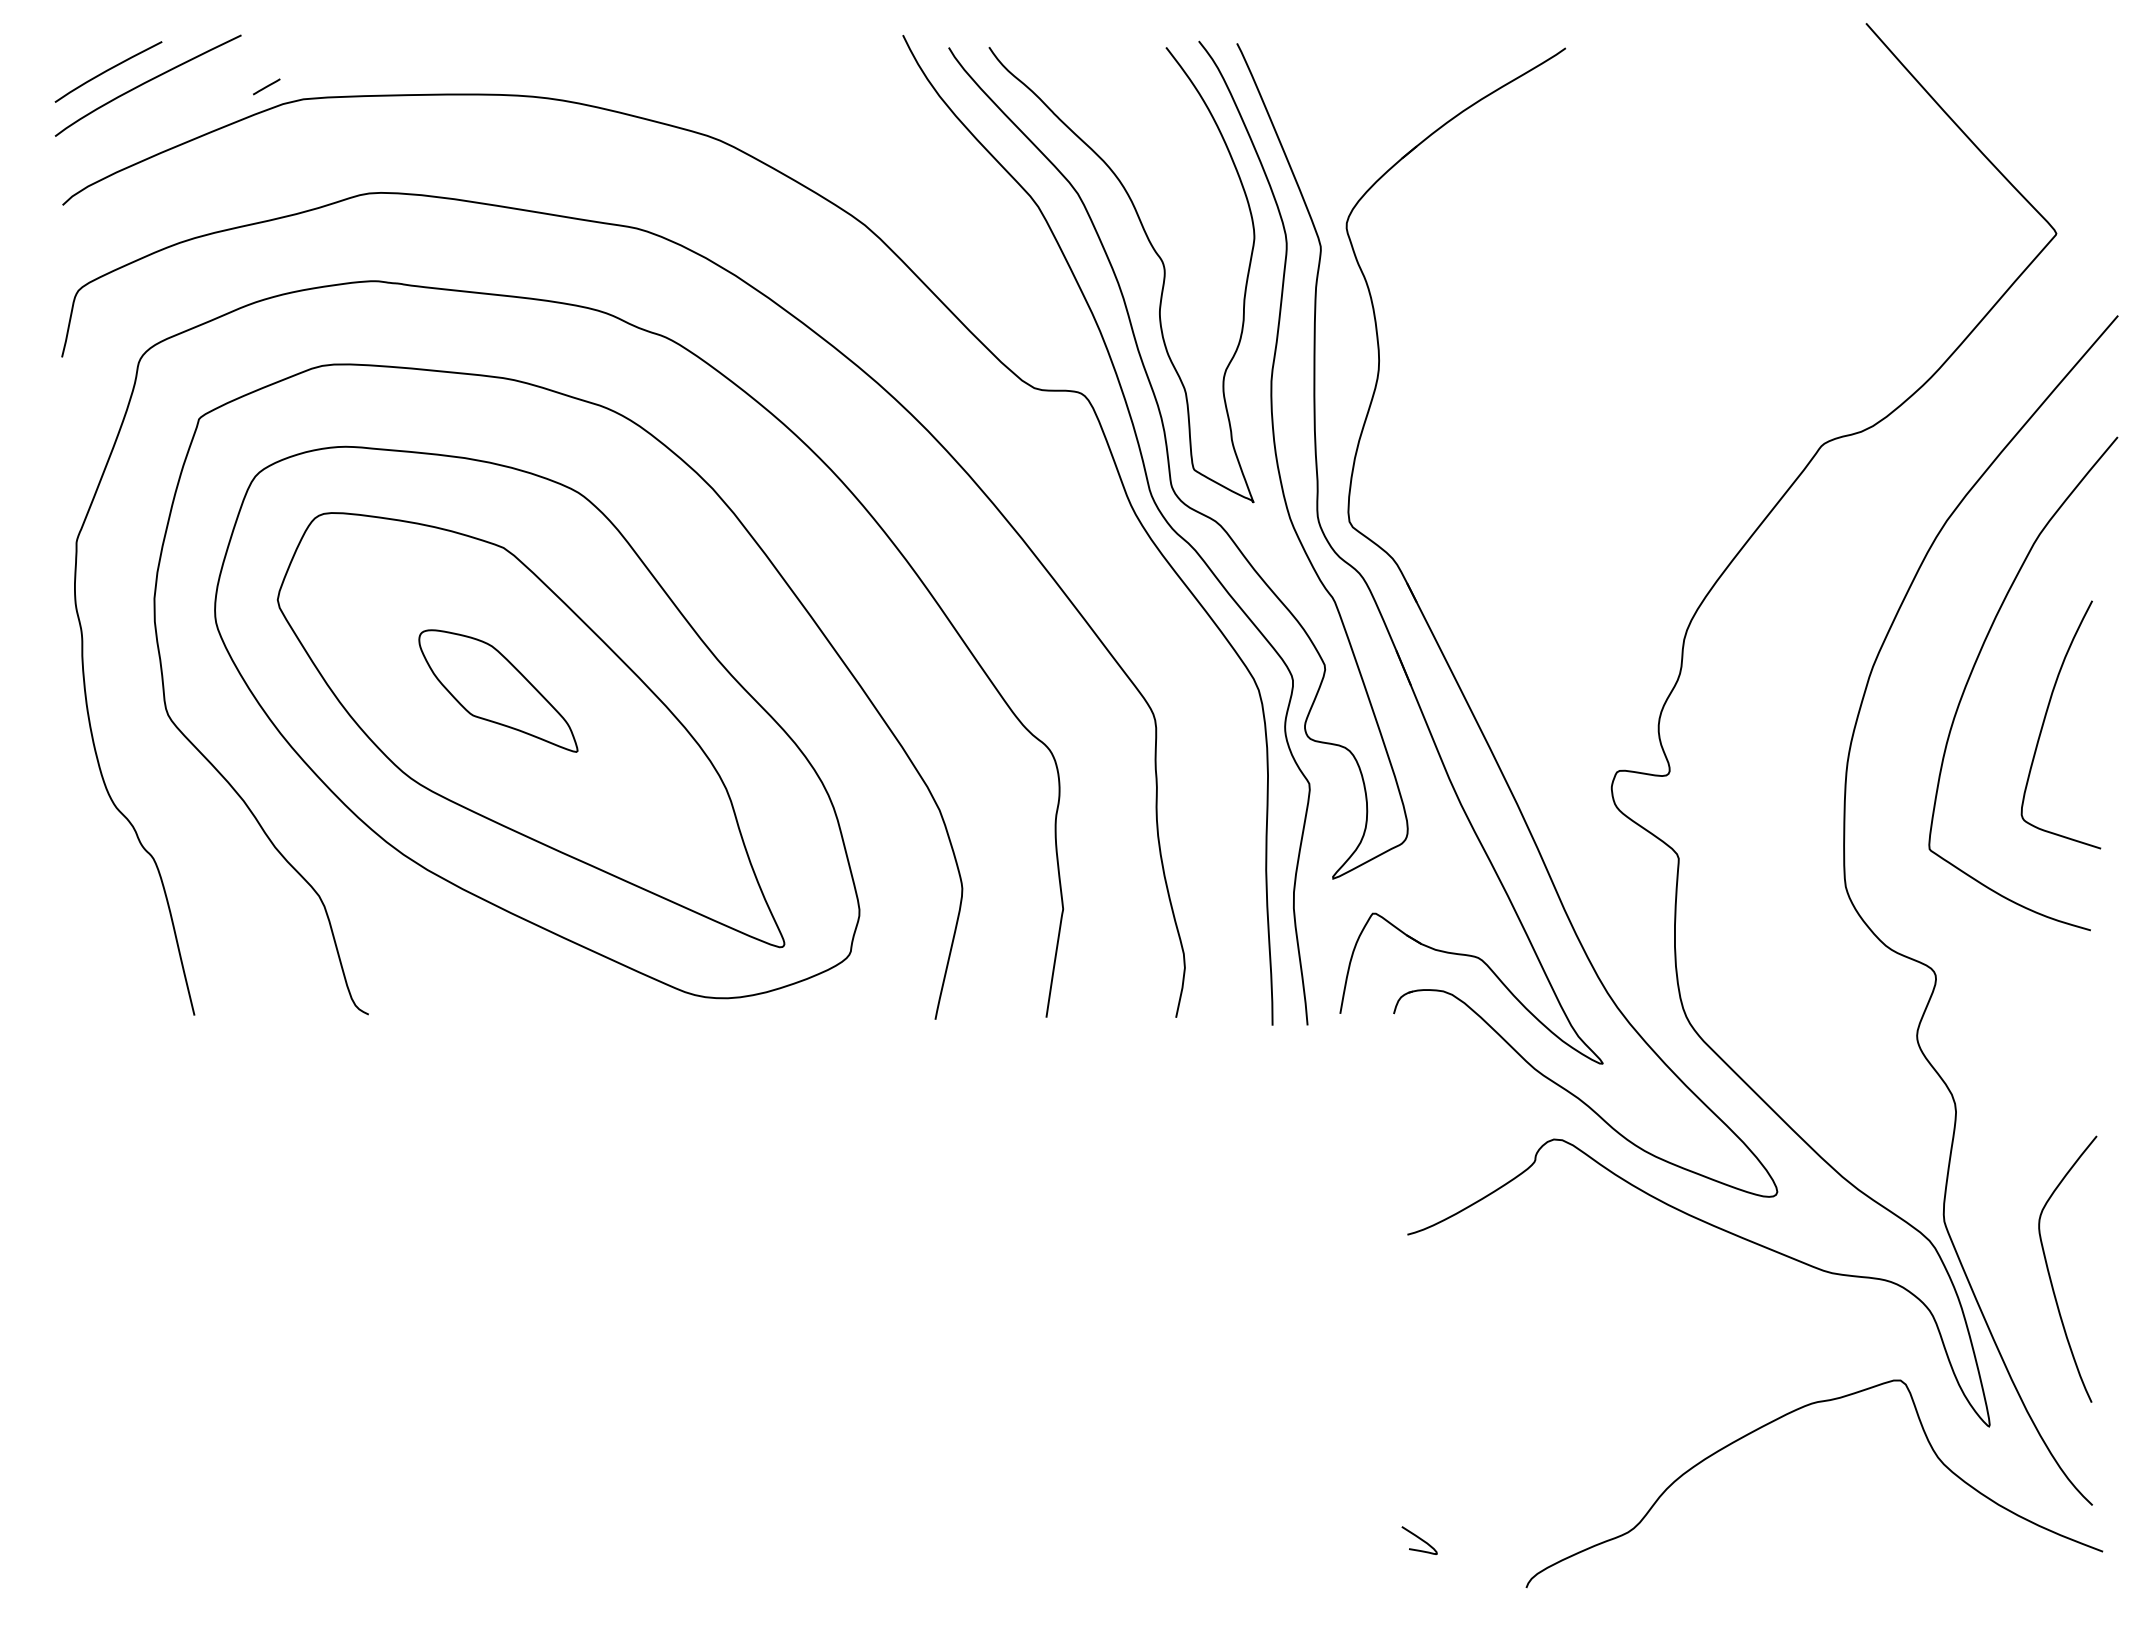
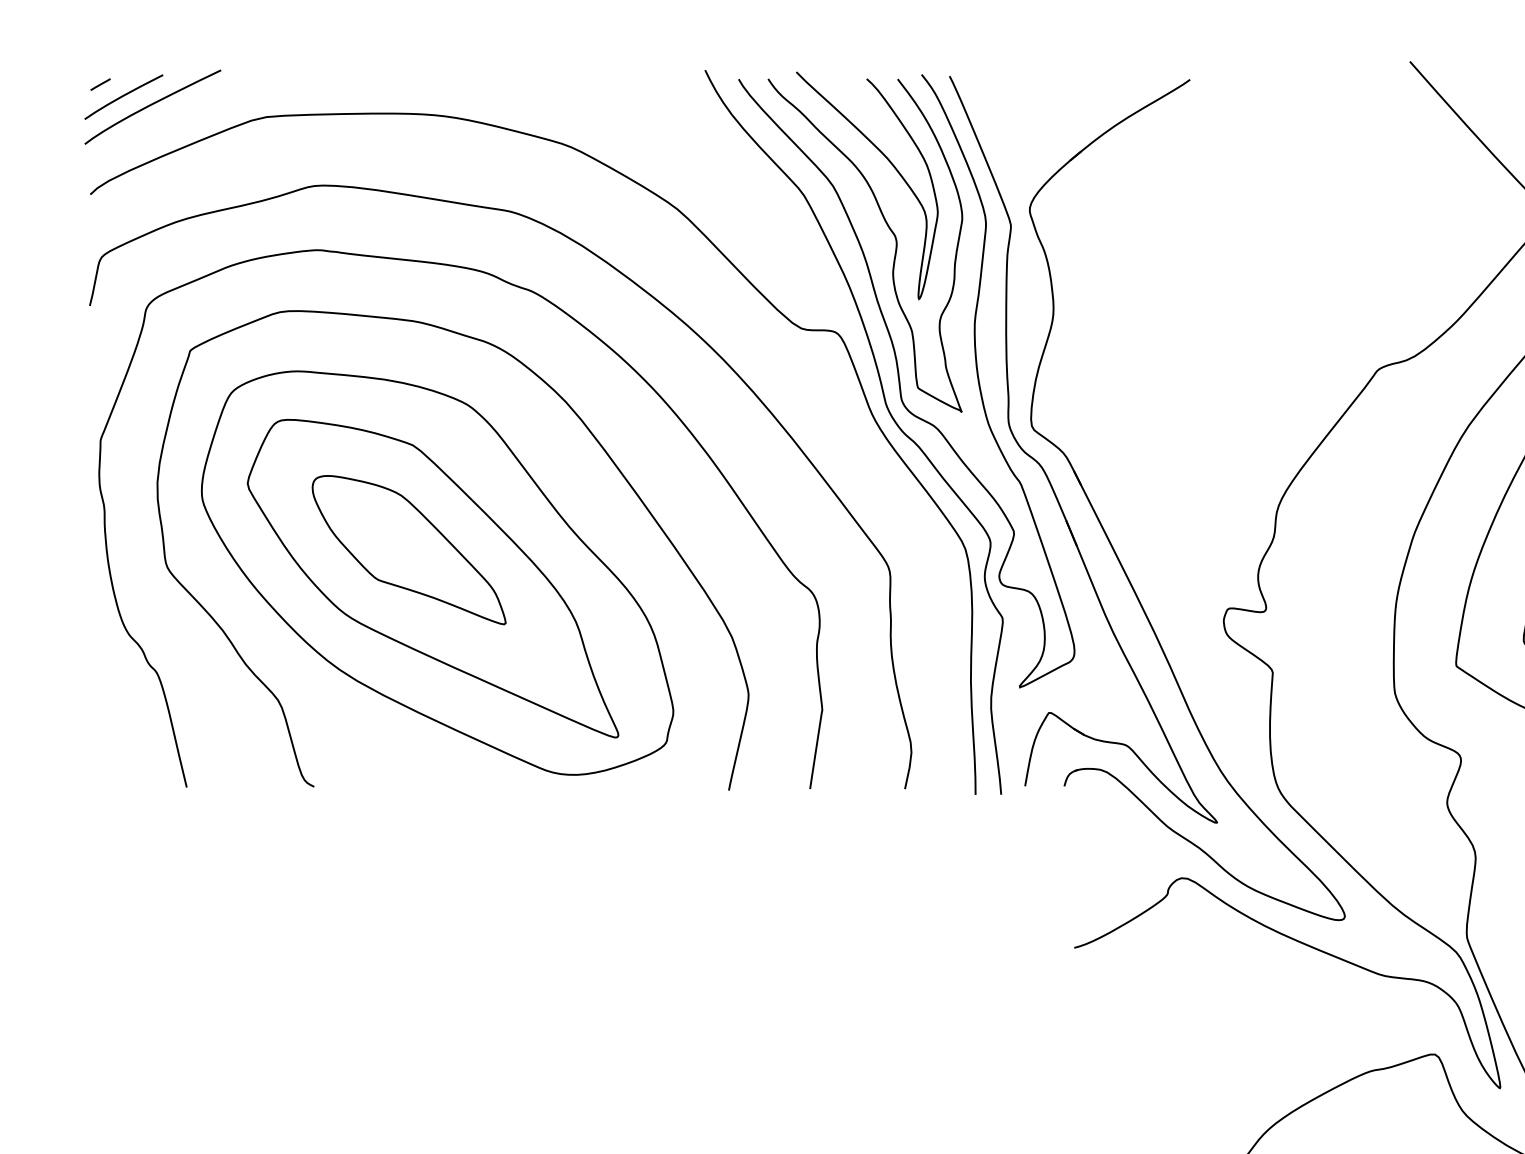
line: (266, 86) -> (100, 84), moved
curve: (1158, 165) -> (892, 165), added
part: (498, 690) -> (409, 549), size x1.67

